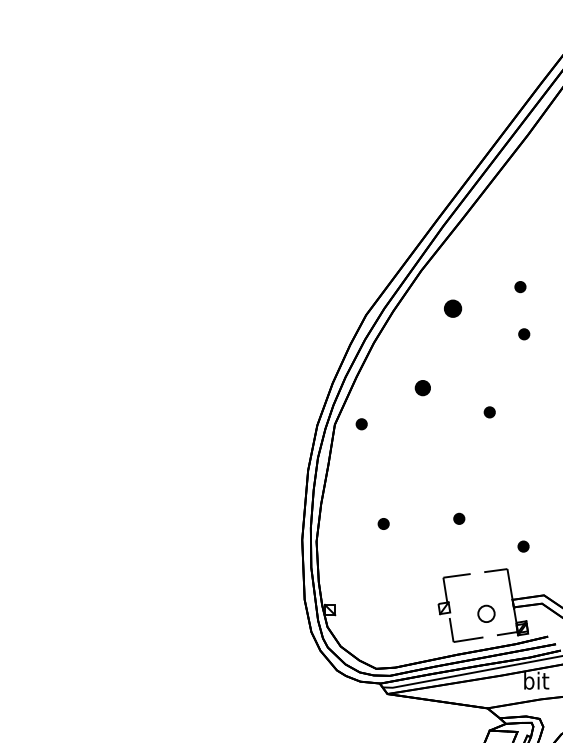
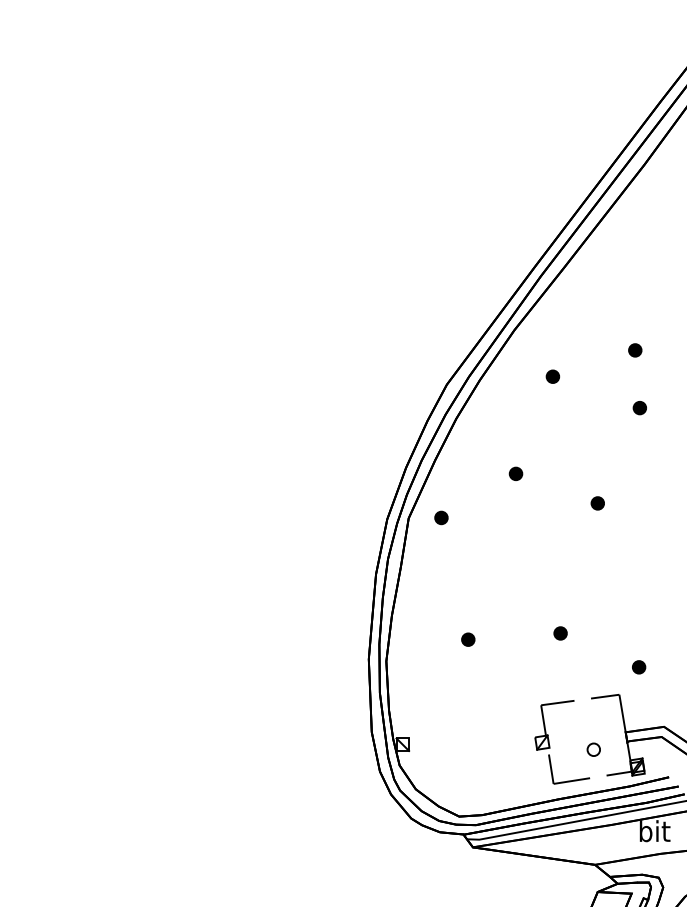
part: (452, 308) -> (552, 376), size x0.62
part: (422, 388) -> (515, 474), size x0.71
part: (486, 614) -> (593, 750), size x0.62

